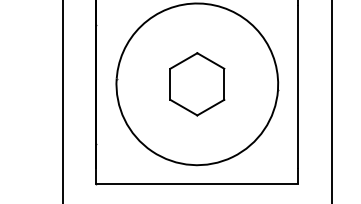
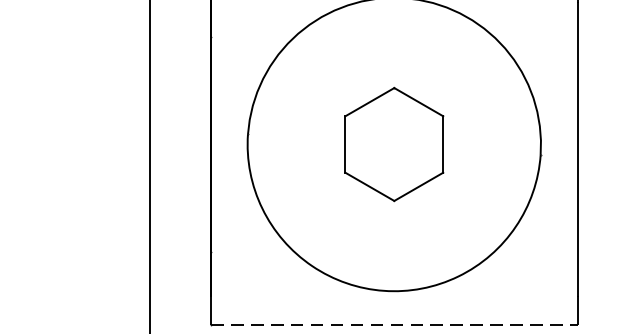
line: (197, 184) -> (394, 326), solid -> dashed

